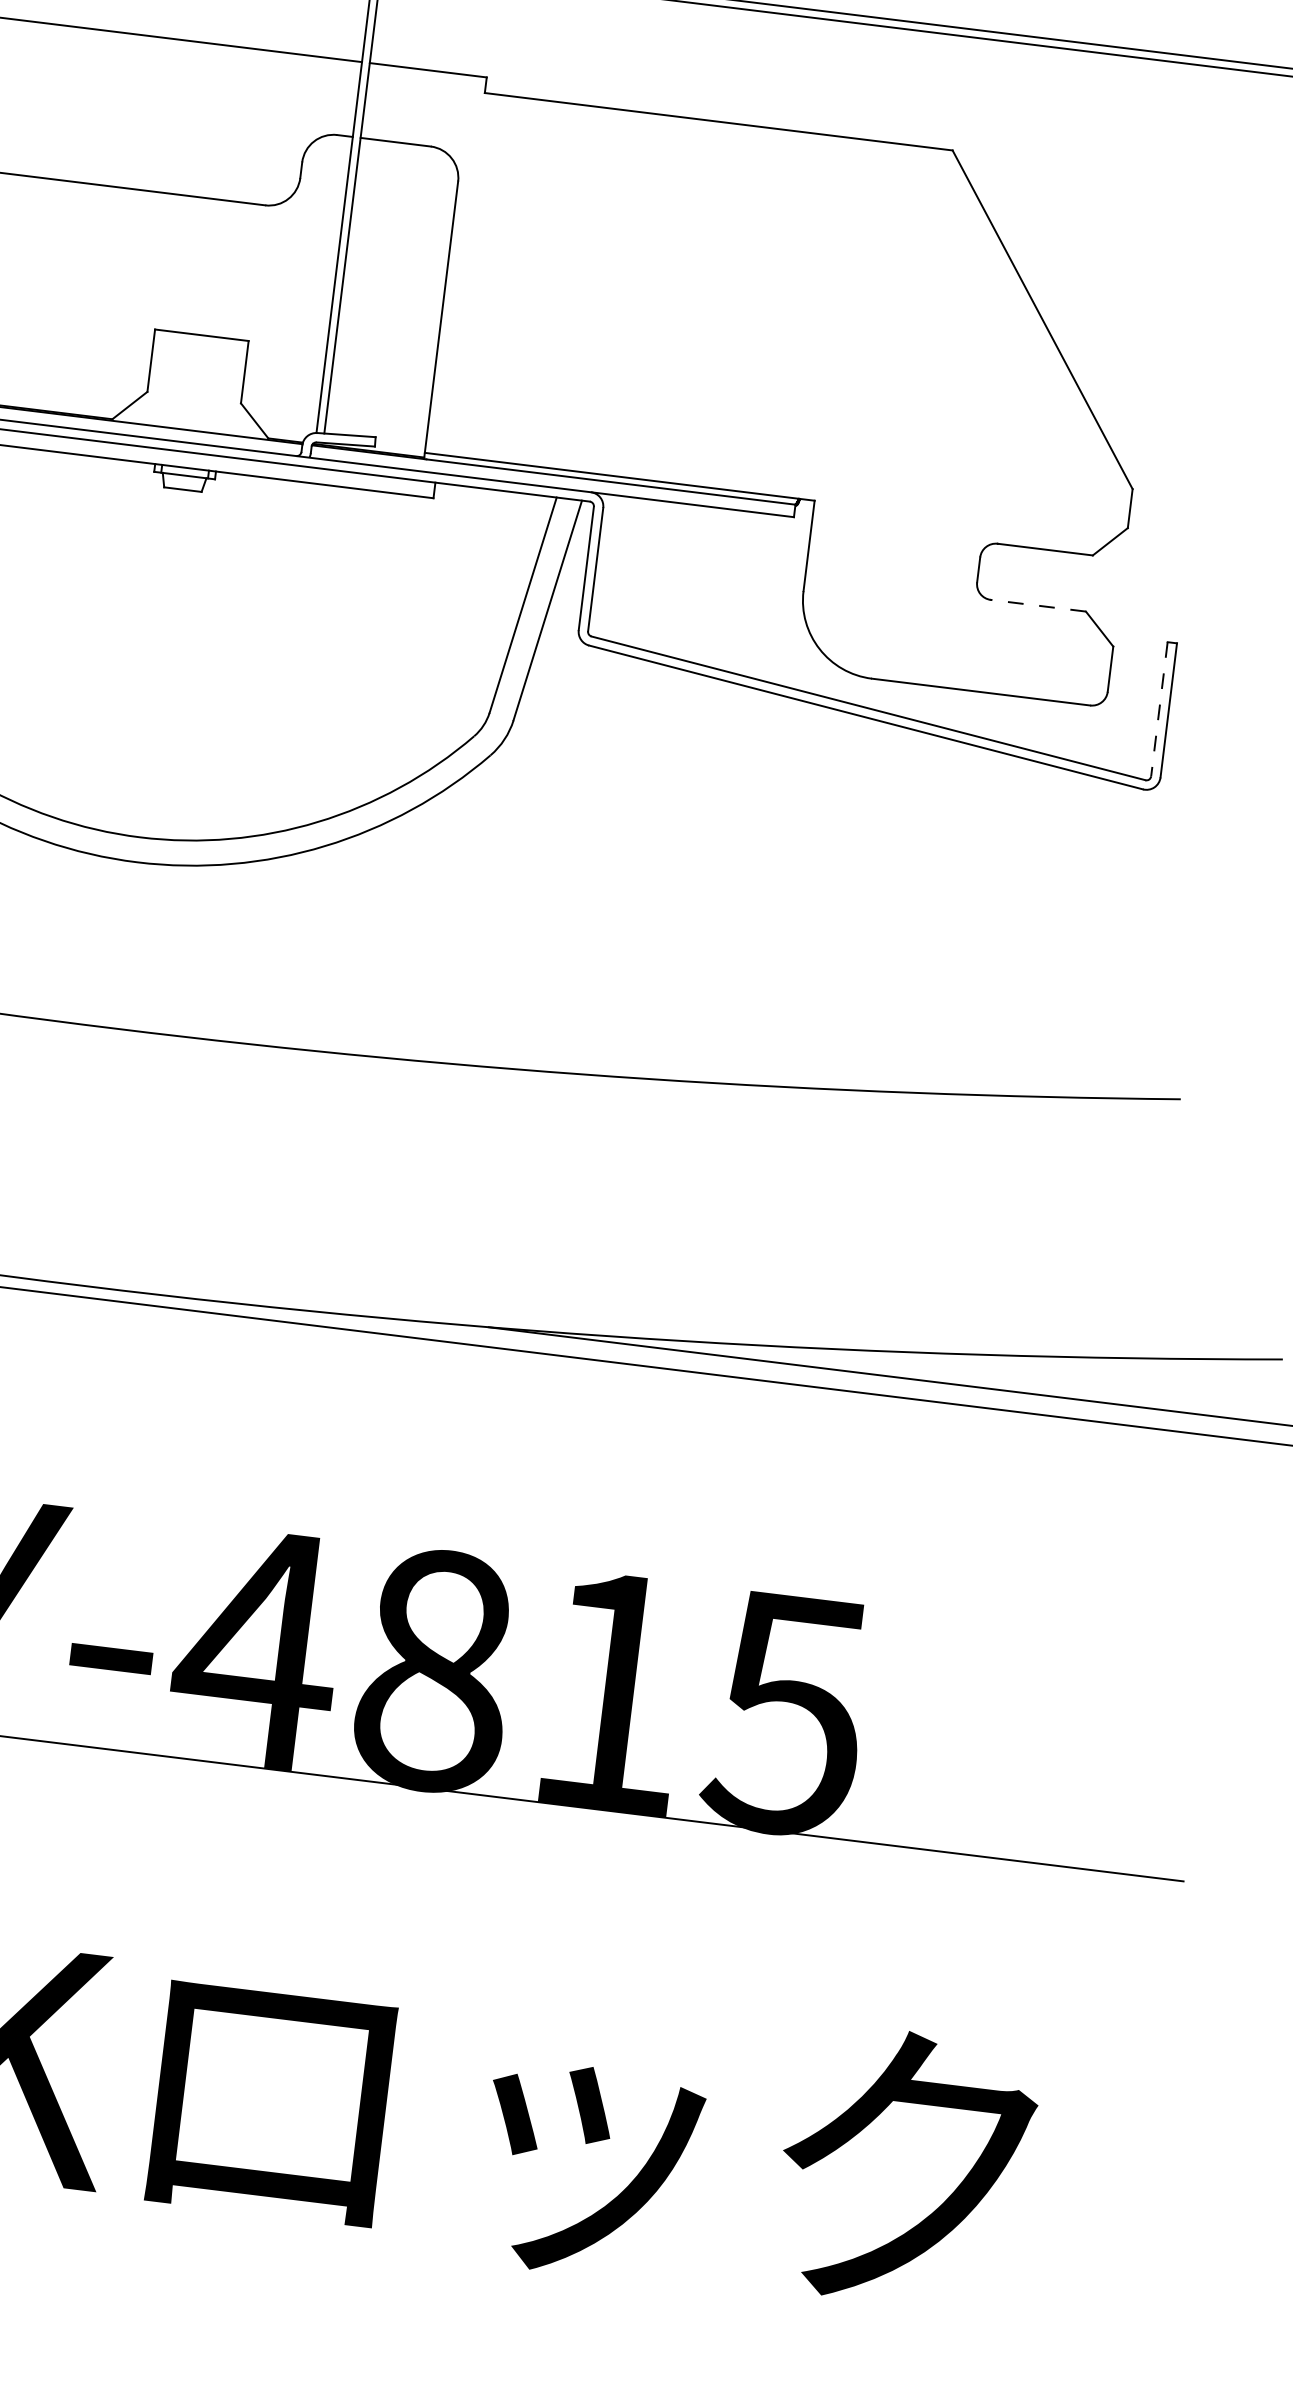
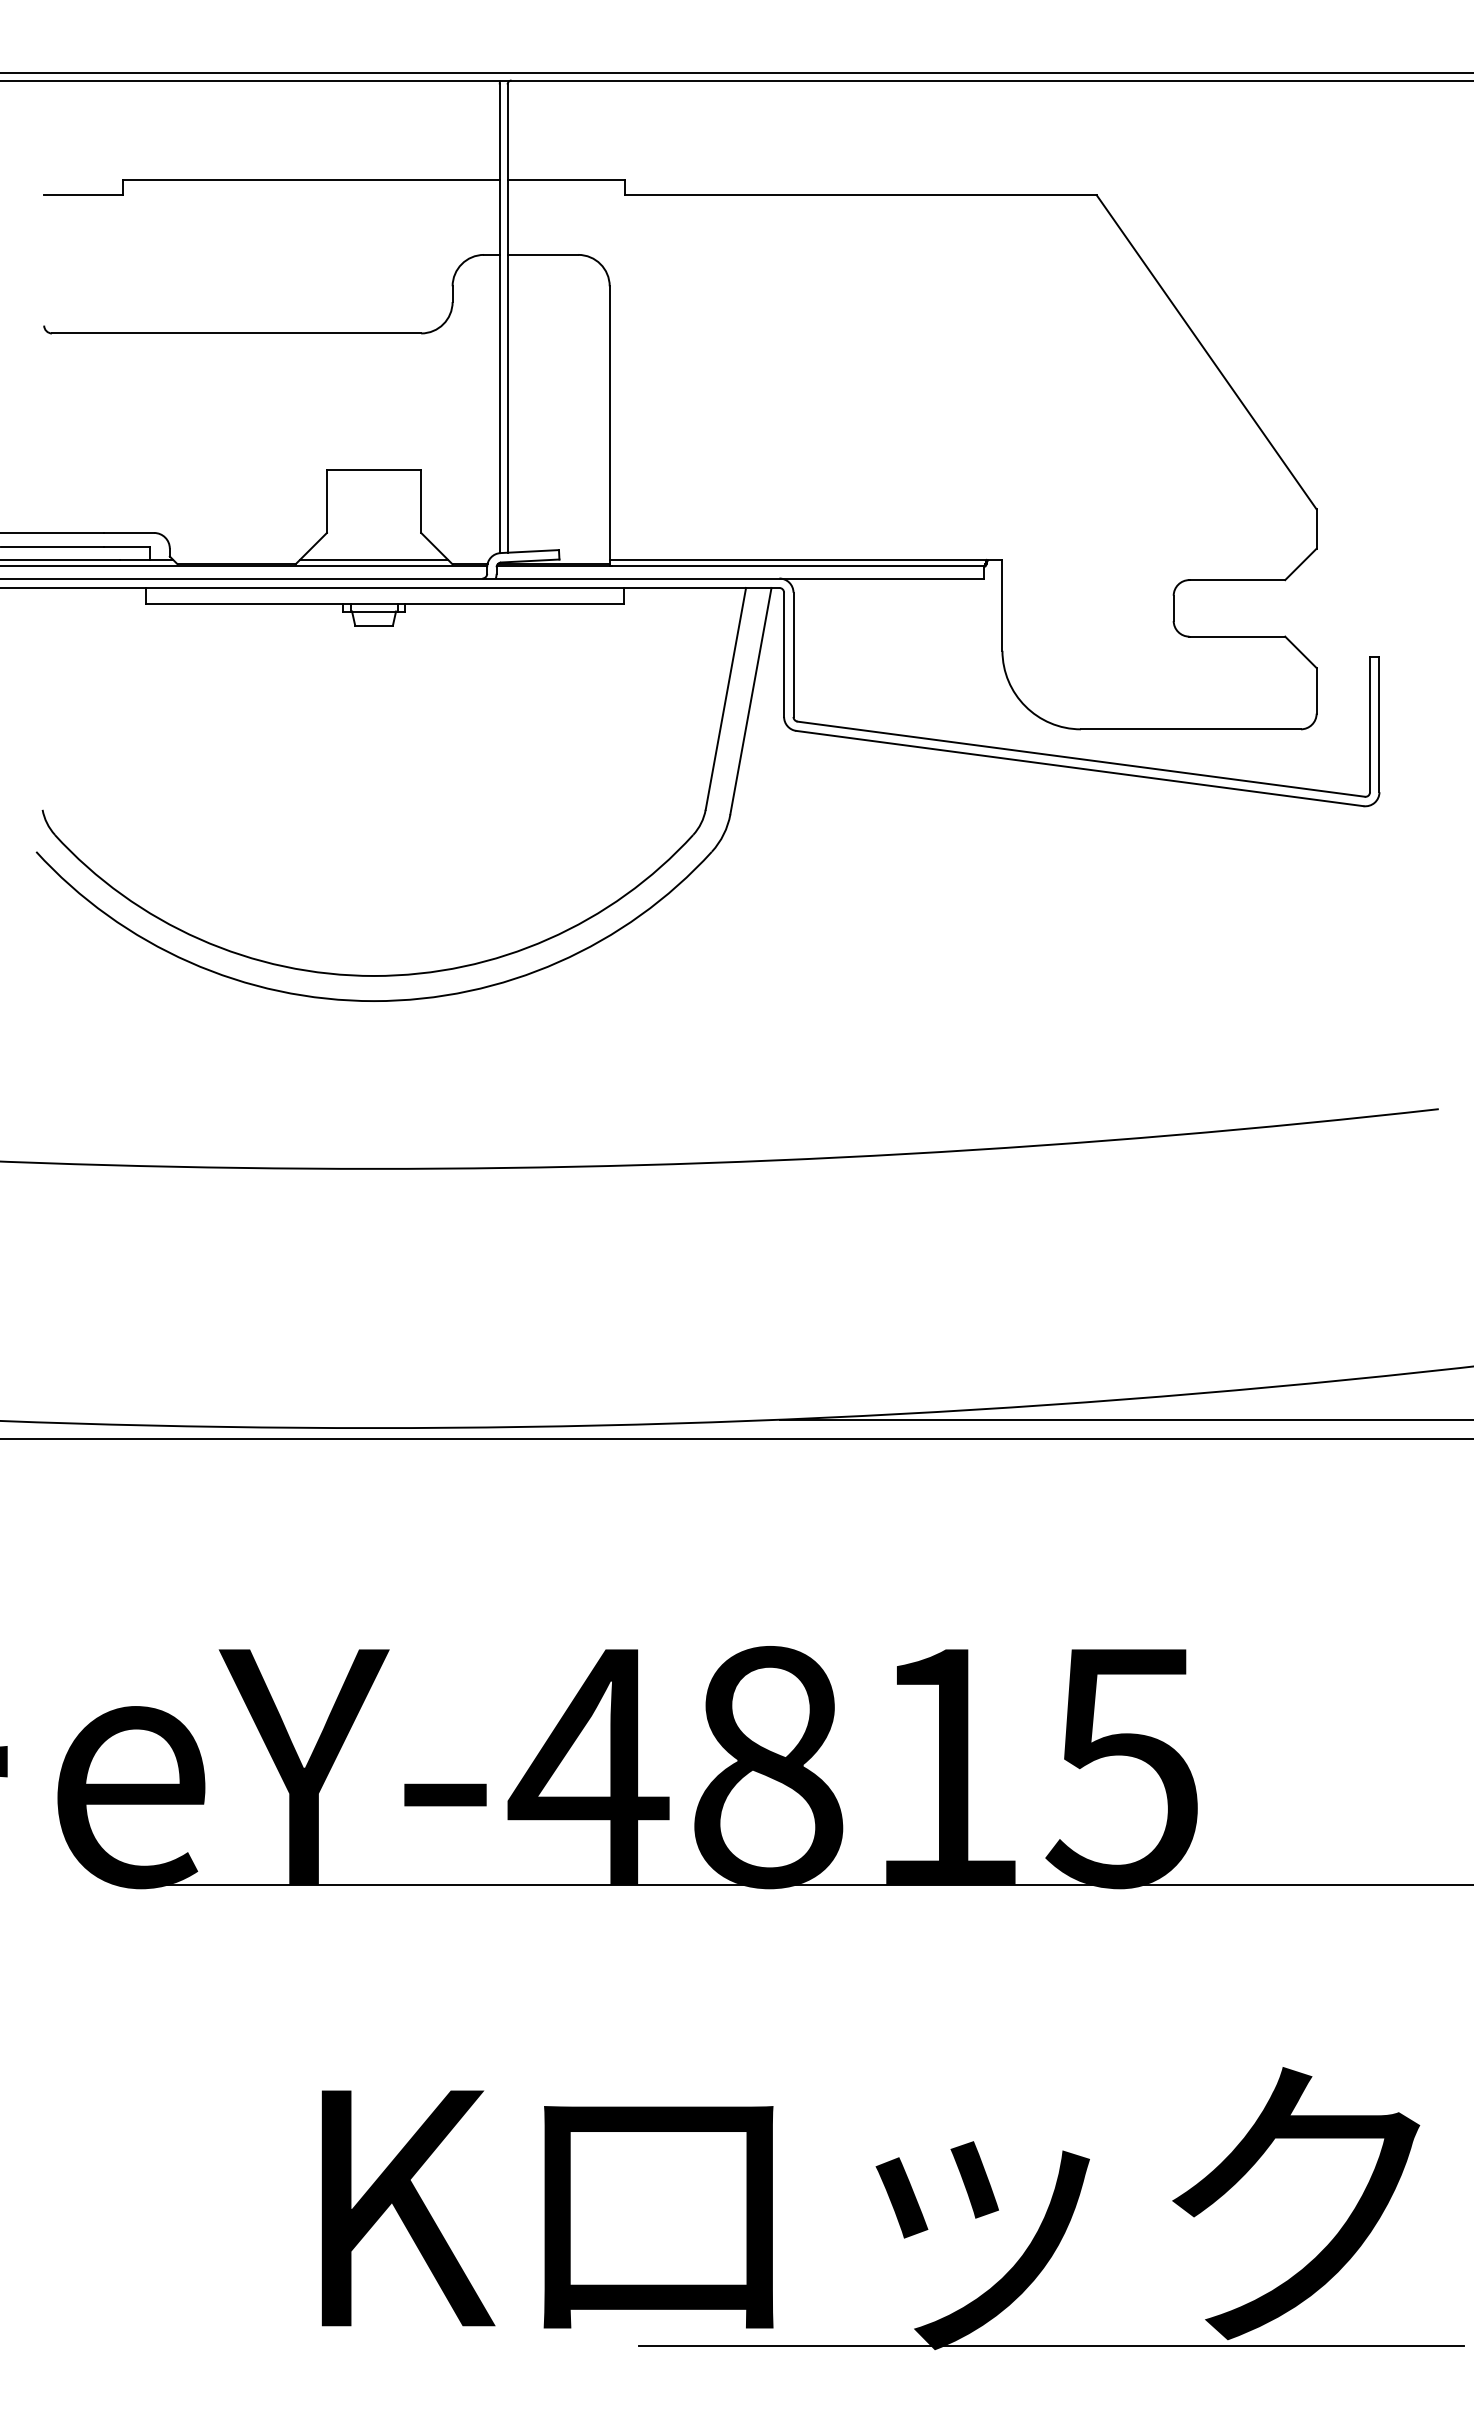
line: (190, 423) -> (373, 559), added
line: (1038, 605) -> (1237, 636), dashed -> solid
line: (1159, 709) -> (1370, 724), dashed -> solid
line: (645, 2279) -> (1051, 2345), added

